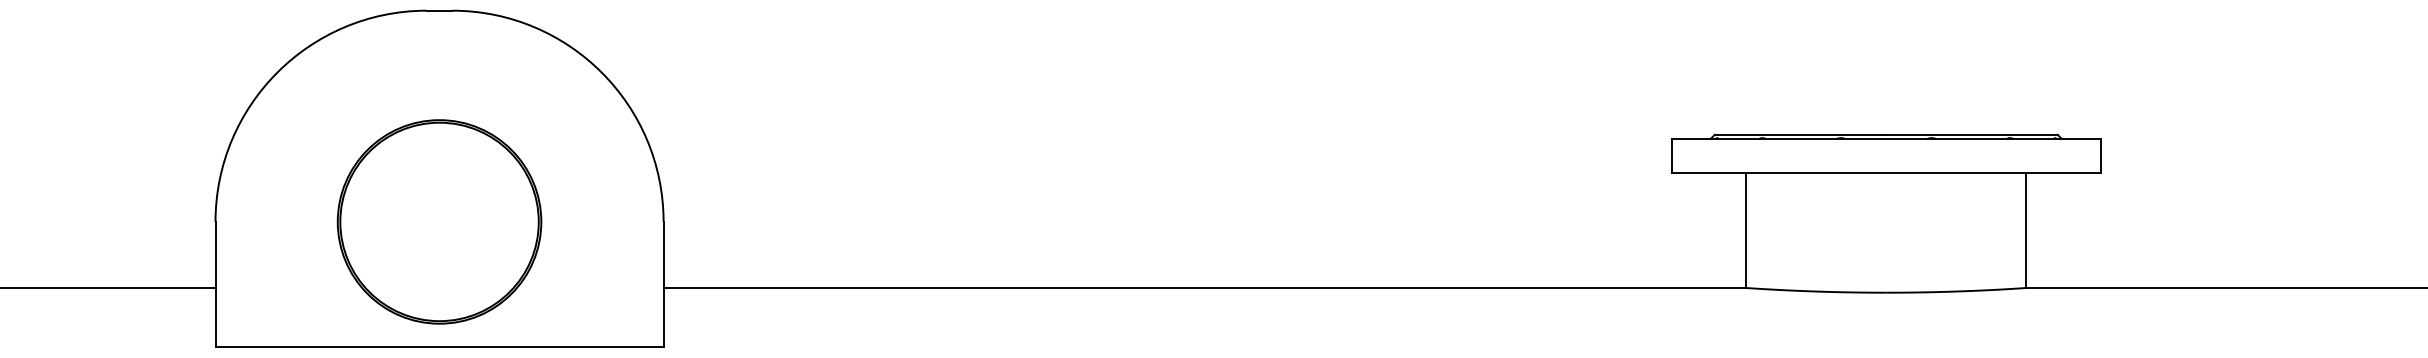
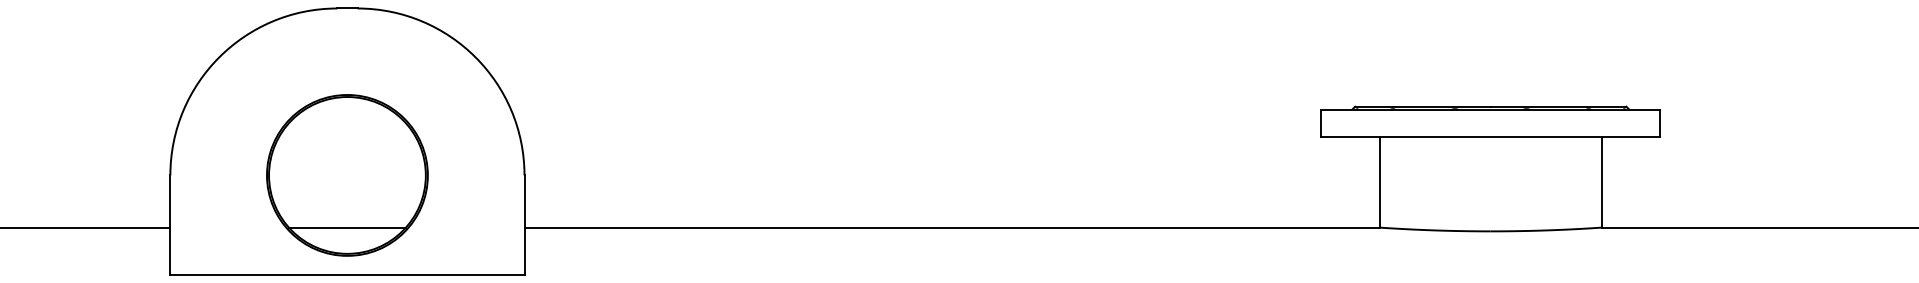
line: (439, 287) -> (347, 227), added

